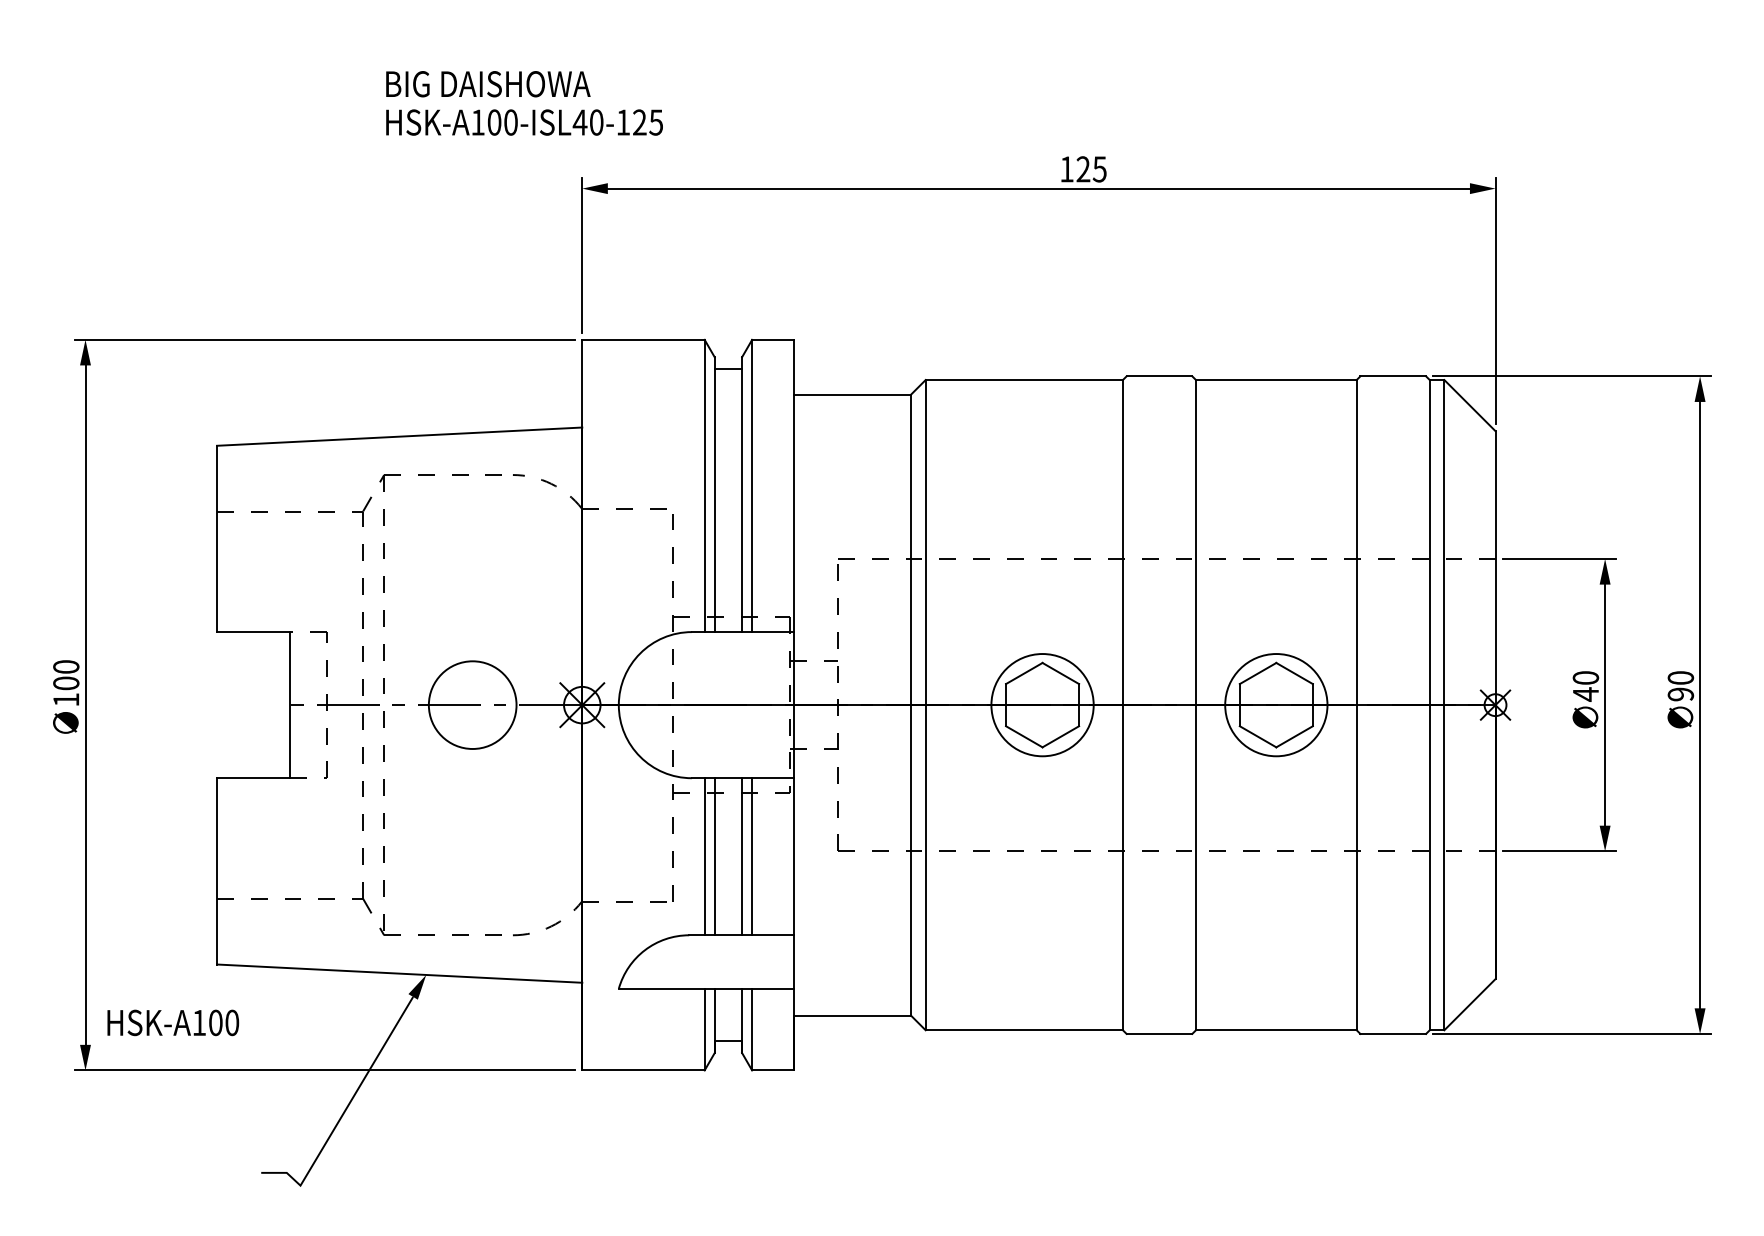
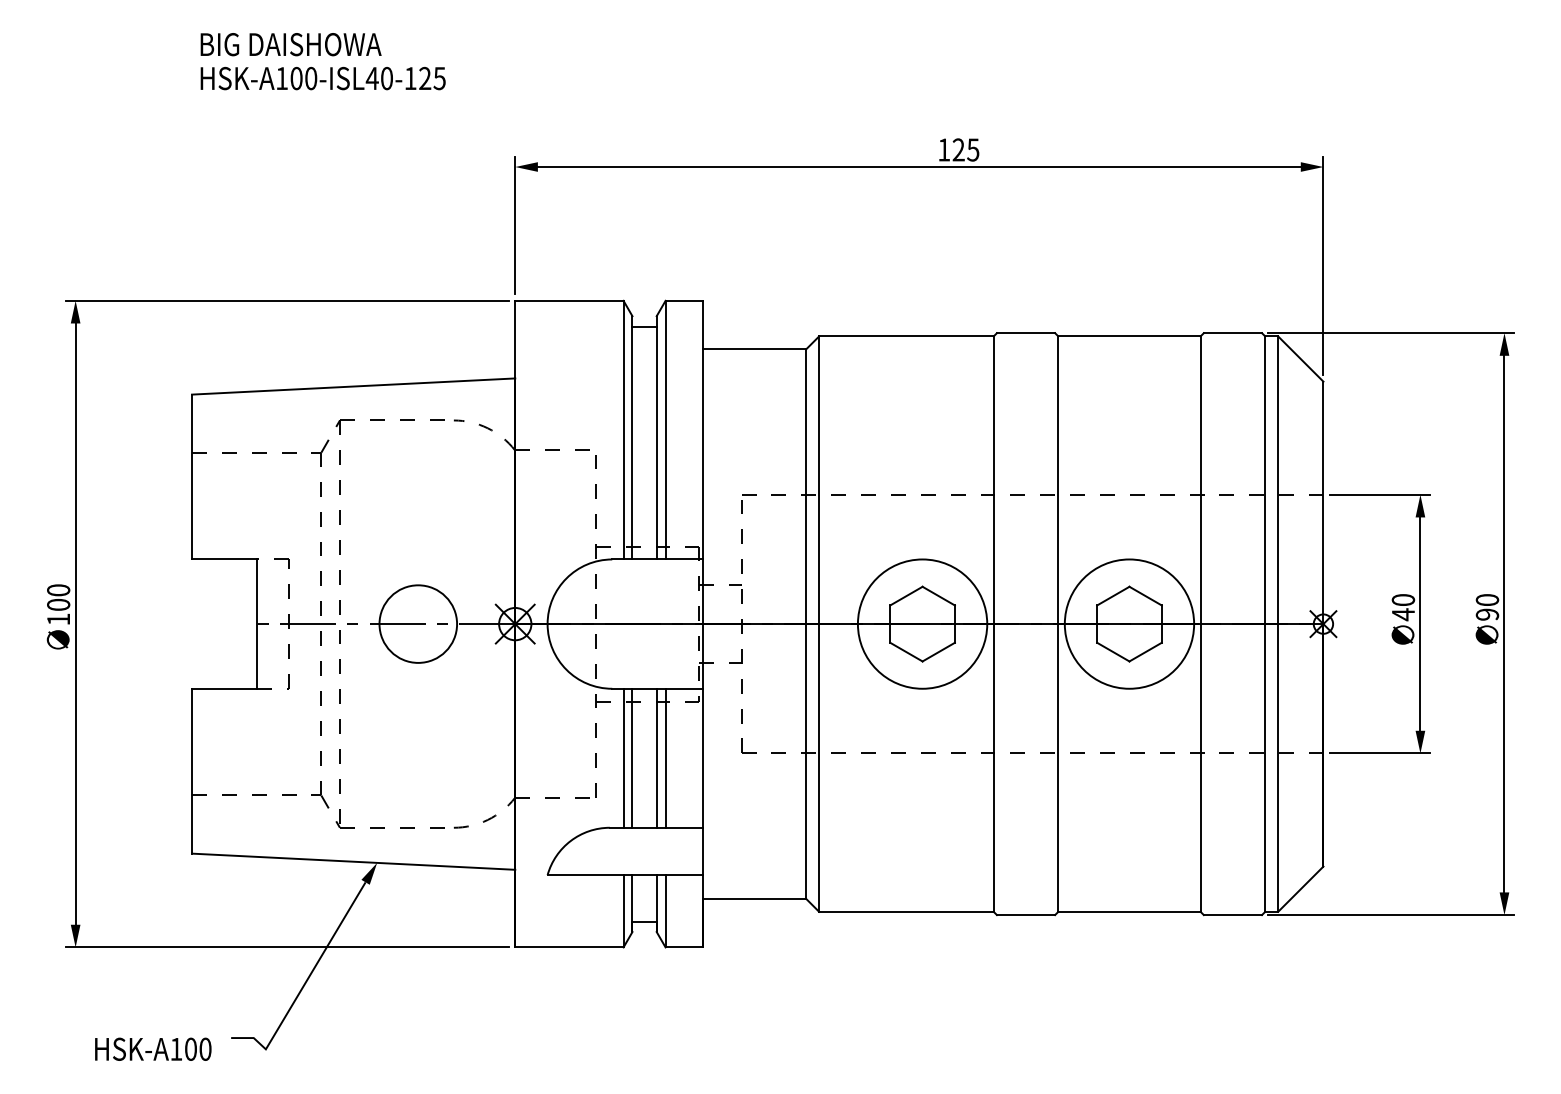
text: (523, 103) -> (322, 61), moved
circle: (1042, 704) -> (922, 623), size x1.43
circle: (1276, 704) -> (1129, 623), size x1.43
text: (173, 1021) -> (153, 1048), moved

